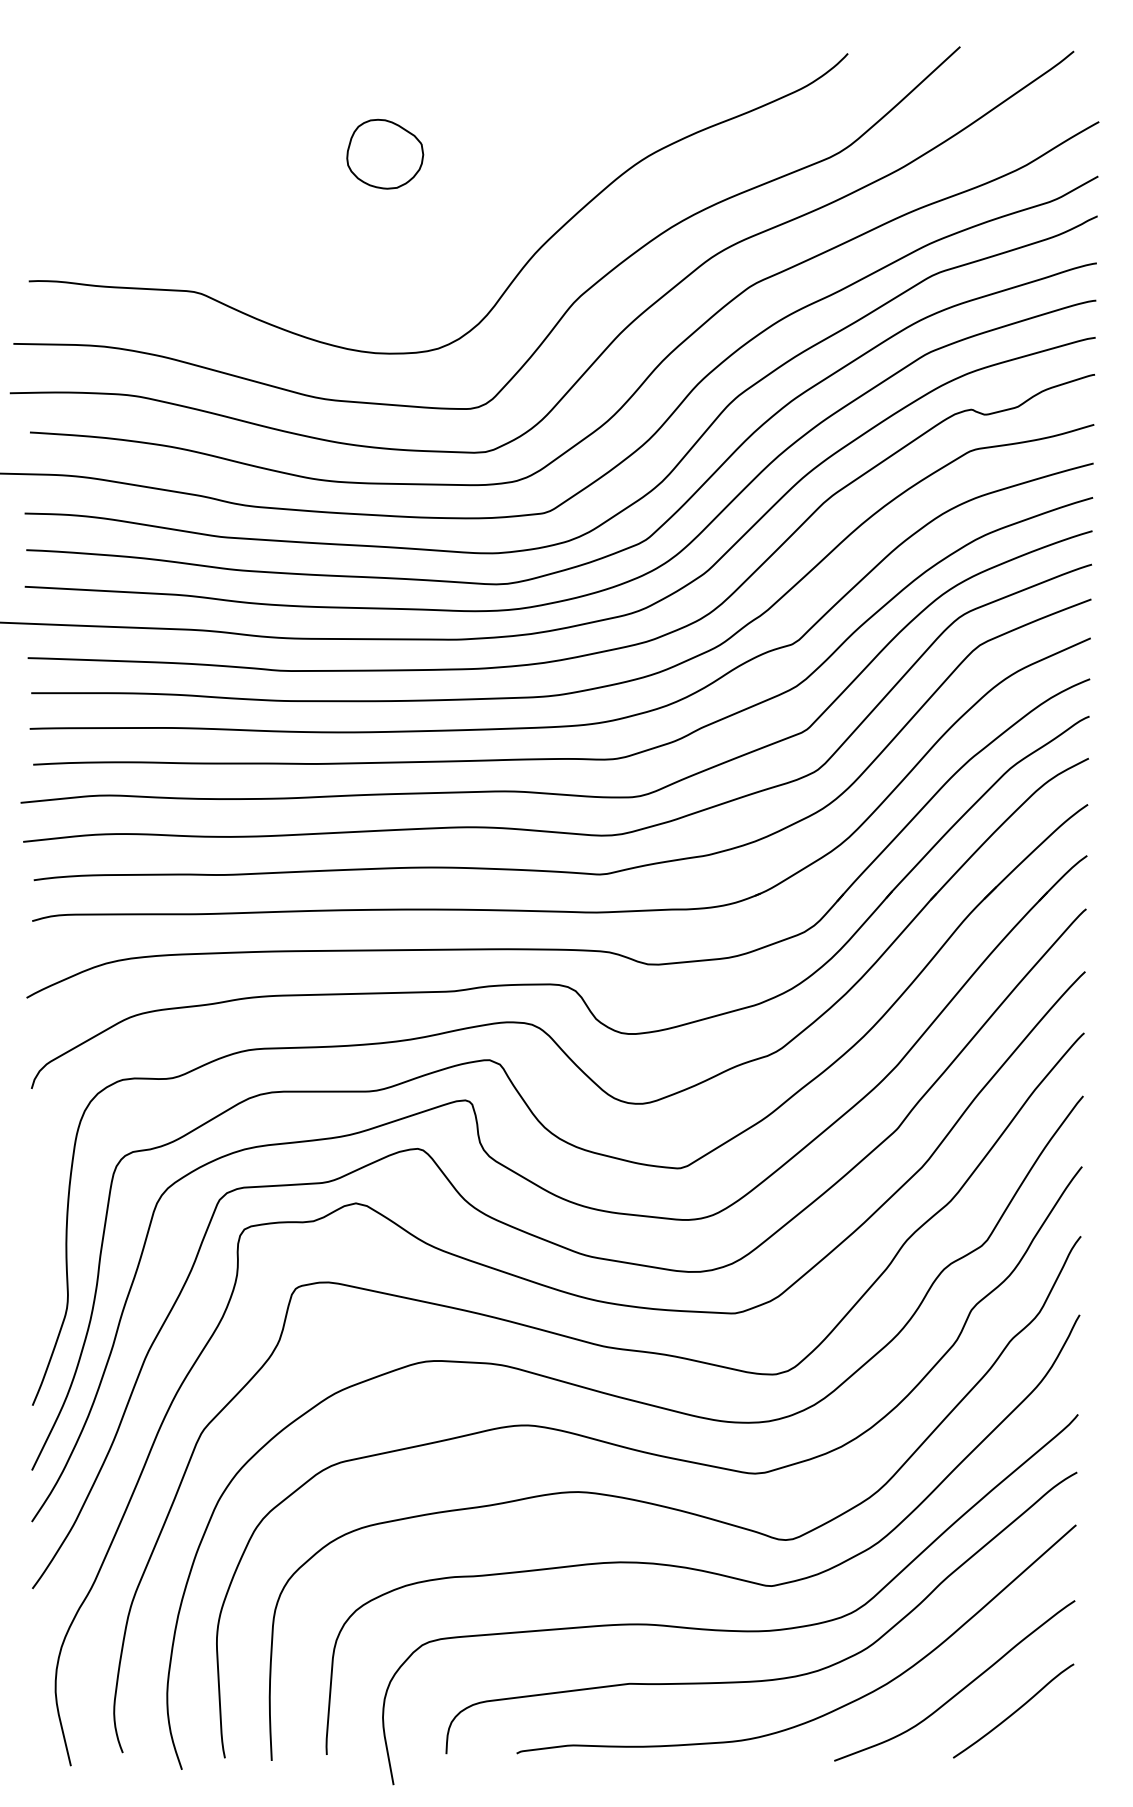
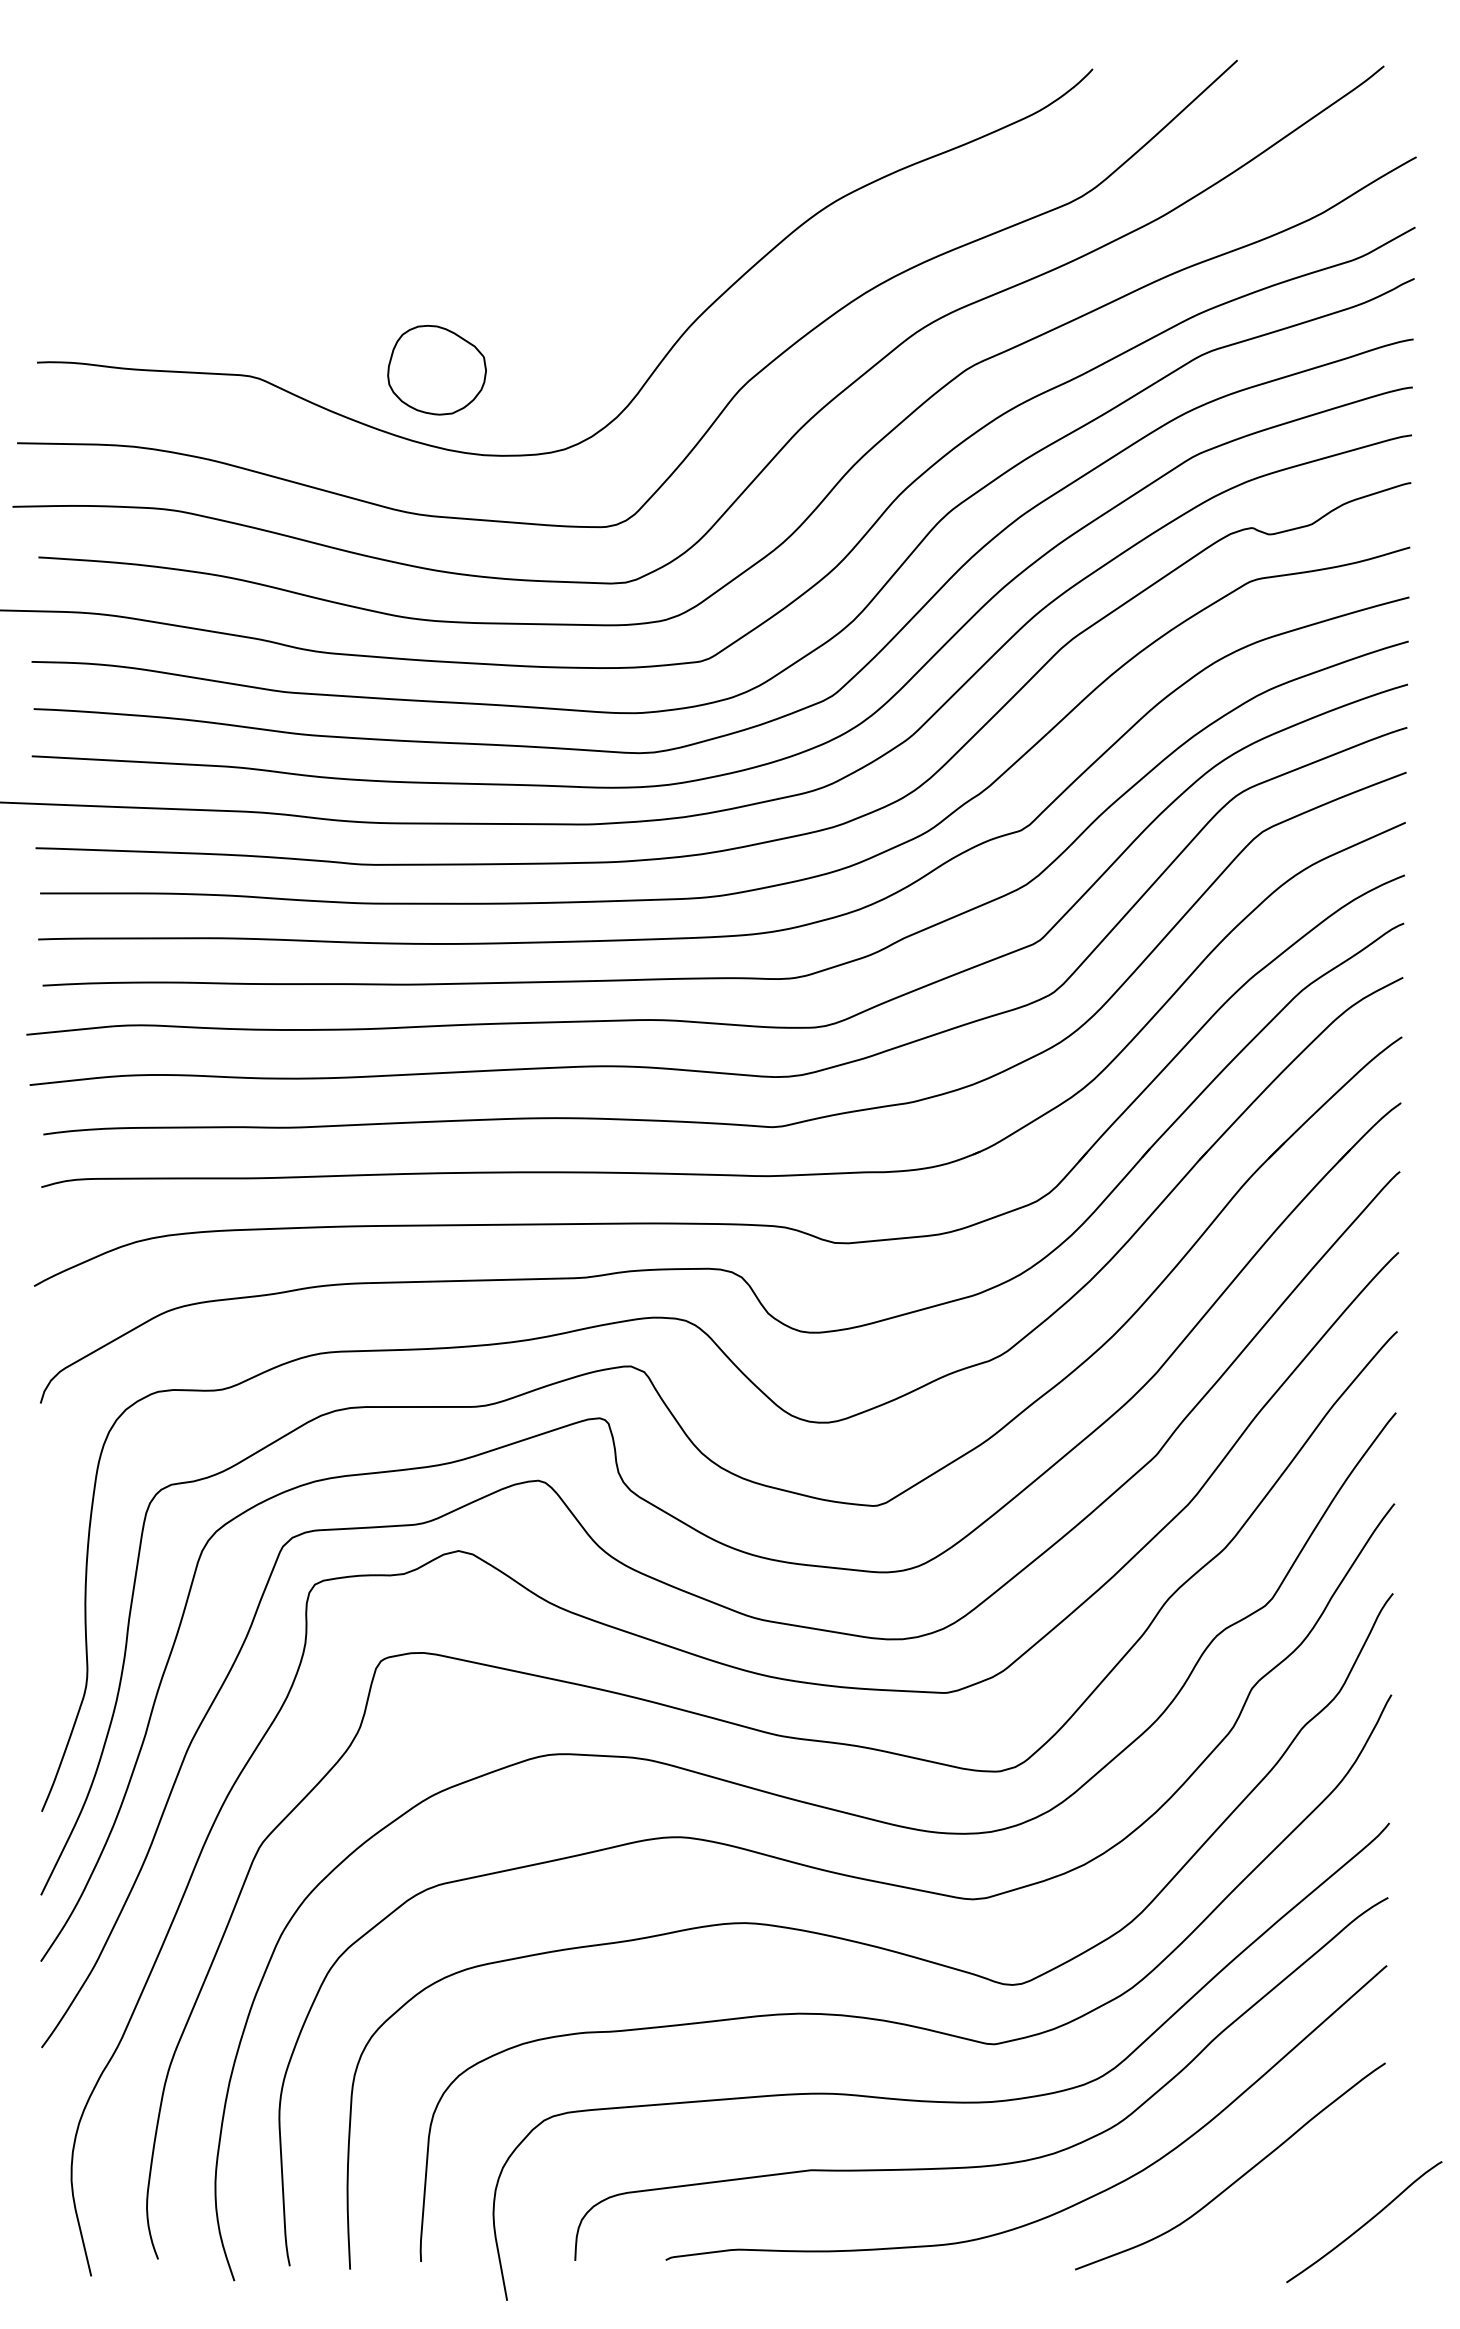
part: (385, 153) -> (437, 369), moved
curve: (1014, 1711) -> (1365, 2222), moved

